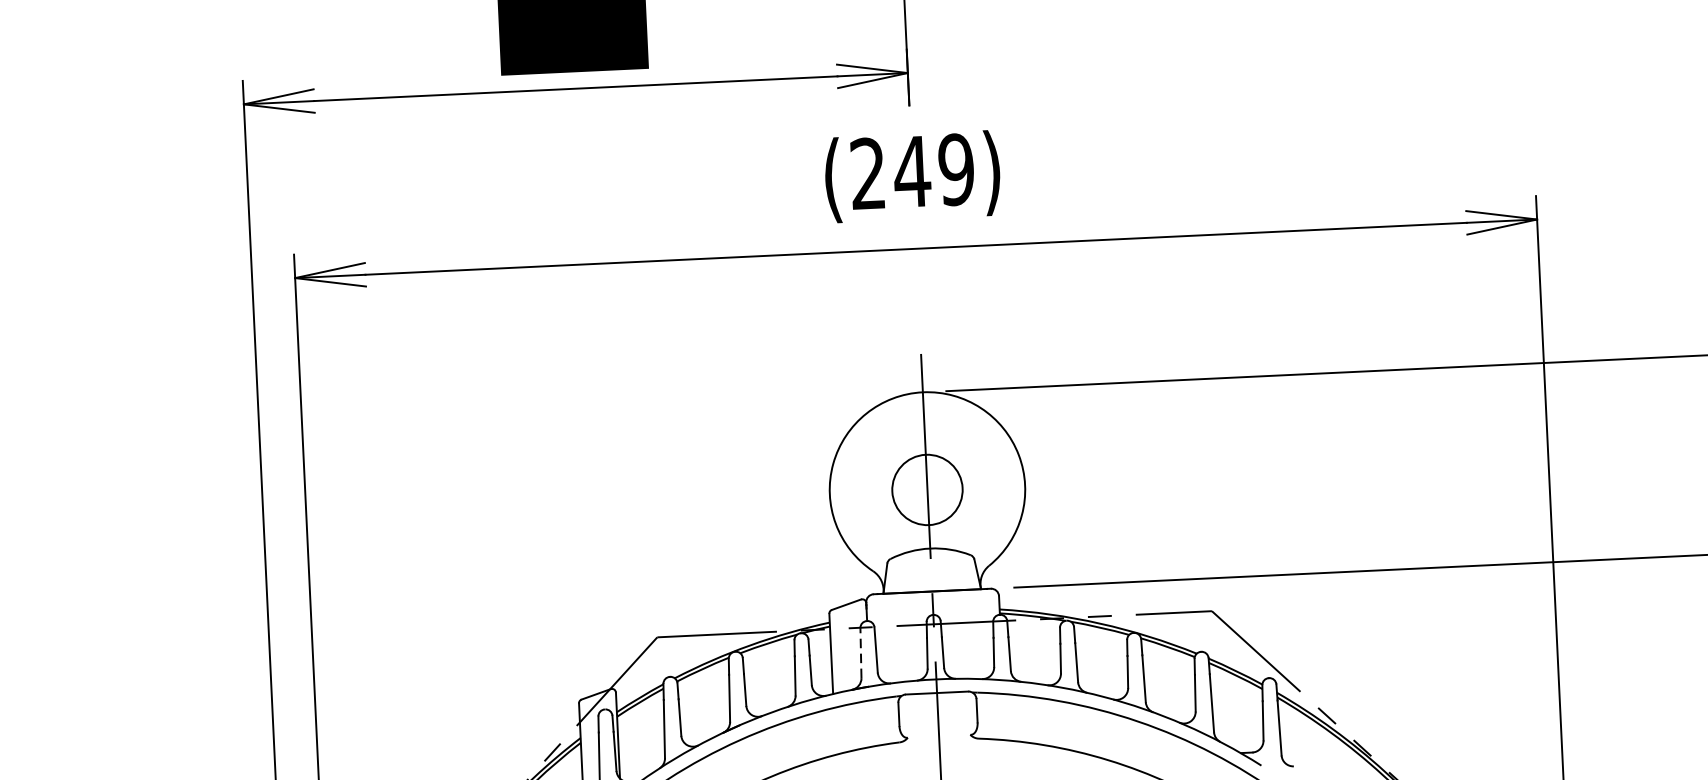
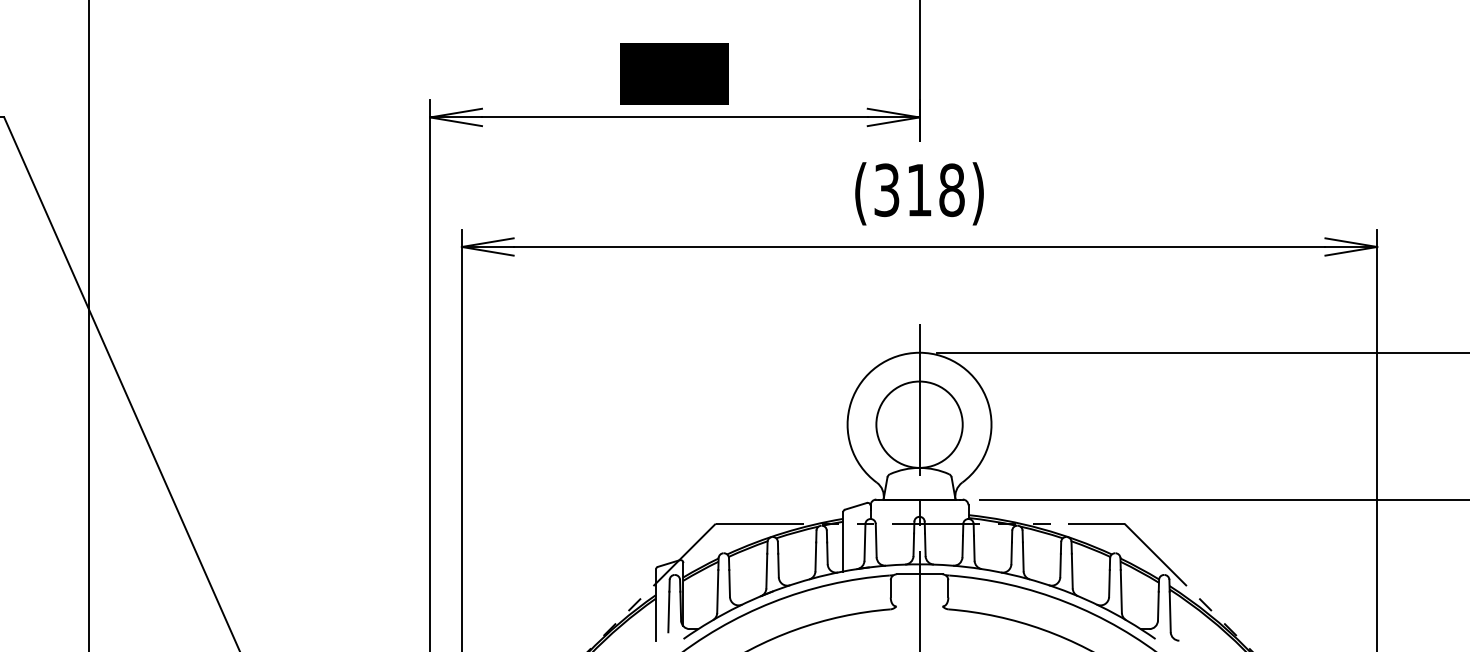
text: (912, 172) -> (919, 190), (249) -> (318)
circle: (927, 489) -> (919, 424), size x1.67
line: (860, 651) -> (864, 541), dashed -> solid

